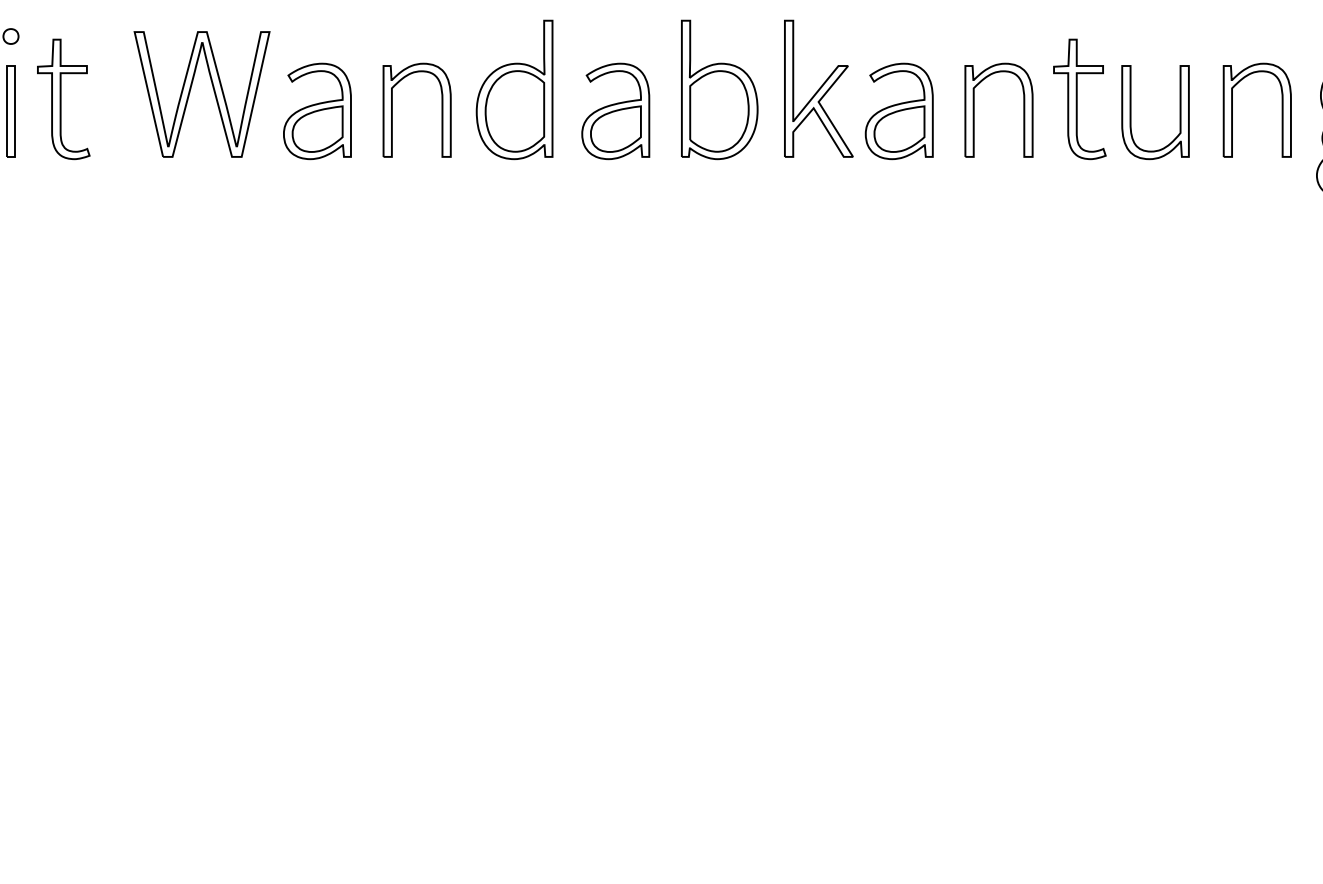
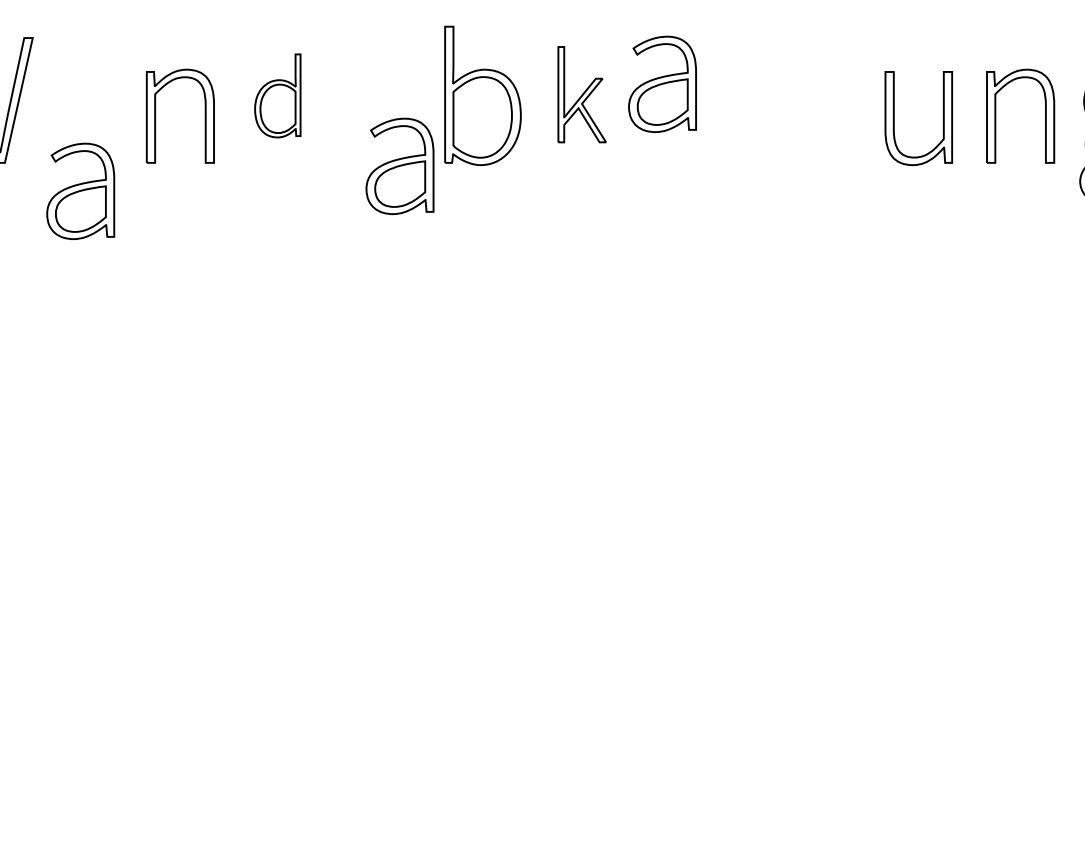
part: (818, 88) -> (581, 94), size x0.7
part: (514, 89) -> (277, 95), size x0.6
part: (1079, 99) -> (842, 105), removed
part: (974, 109) -> (737, 115), removed
part: (317, 111) -> (80, 191), moved
part: (615, 111) -> (399, 166), moved
part: (898, 111) -> (661, 84), moved

